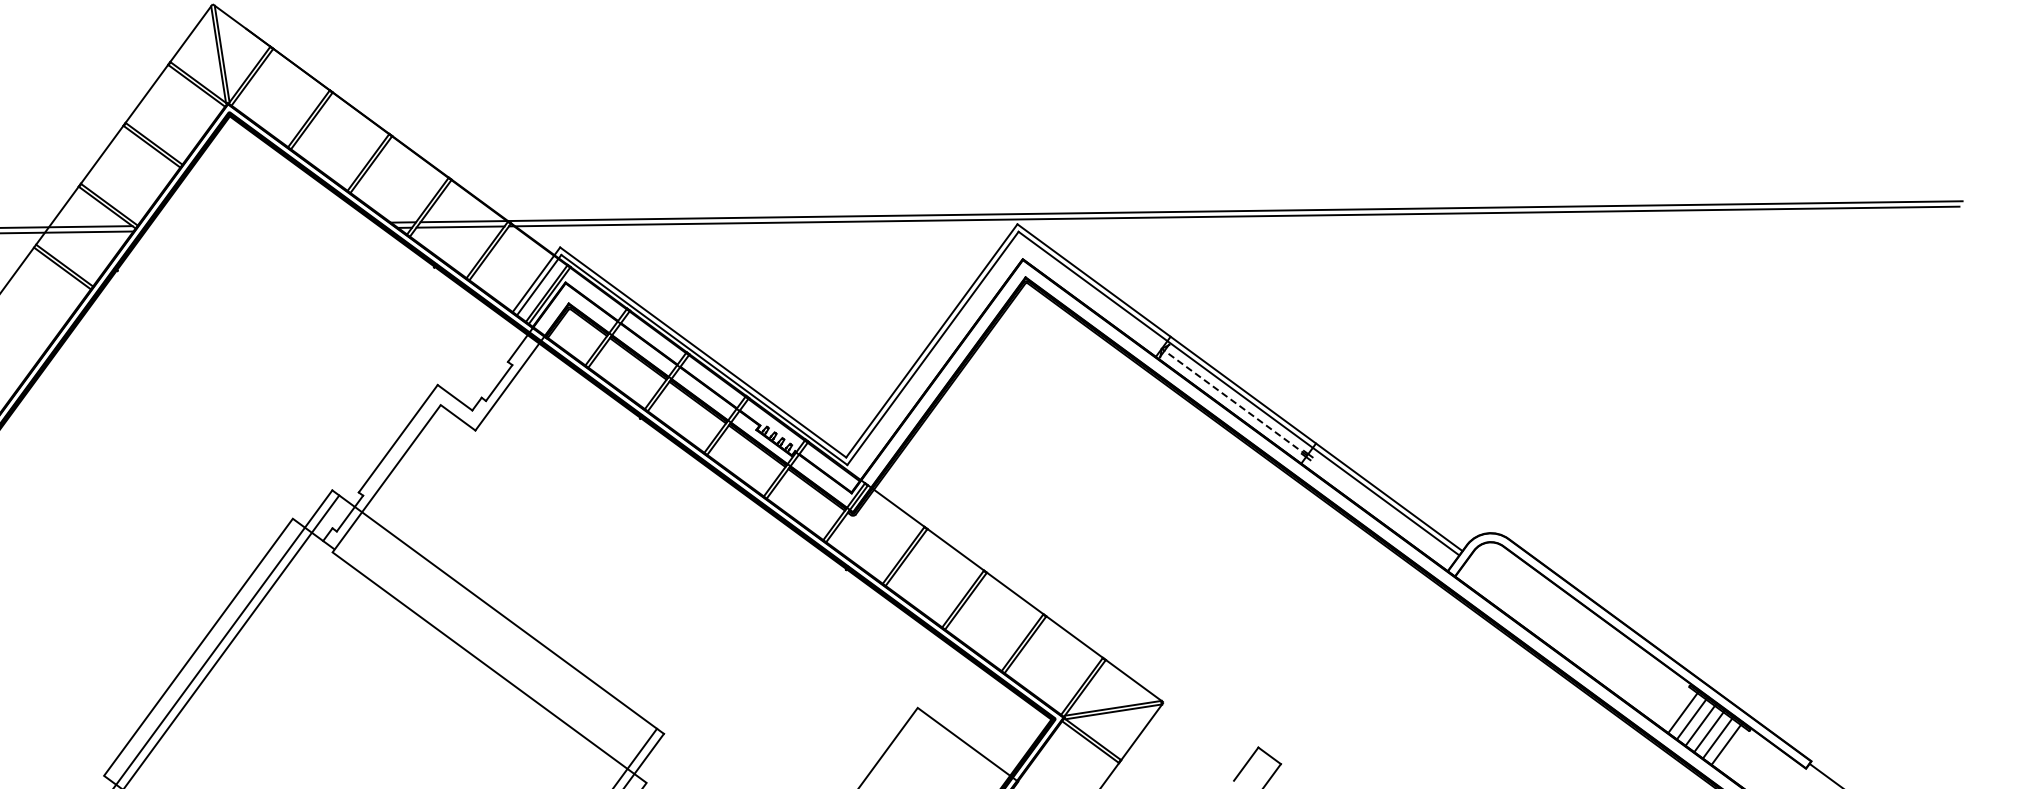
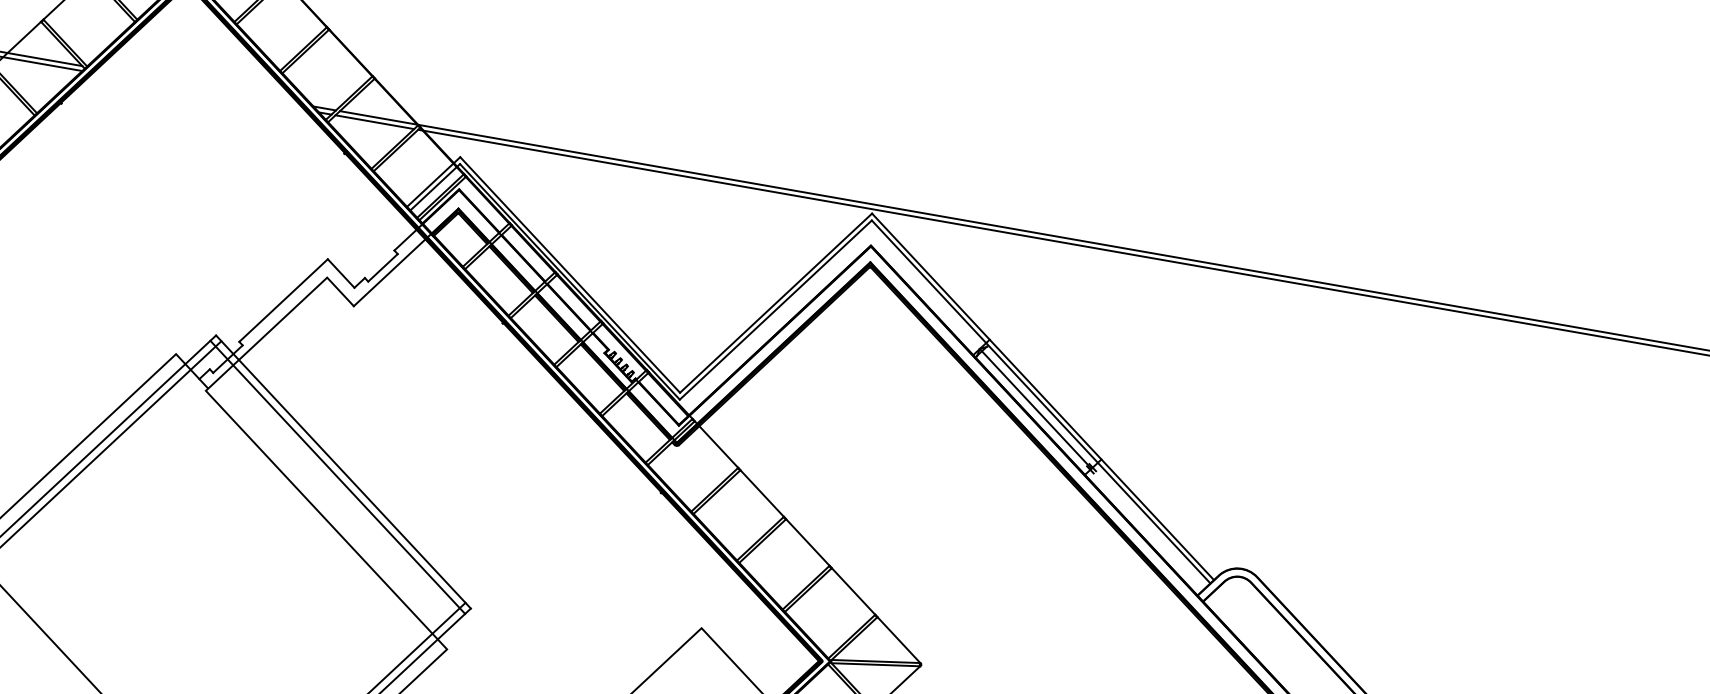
line: (1234, 401) -> (1035, 408), dashed -> solid
line: (492, 618) -> (337, 476), added

